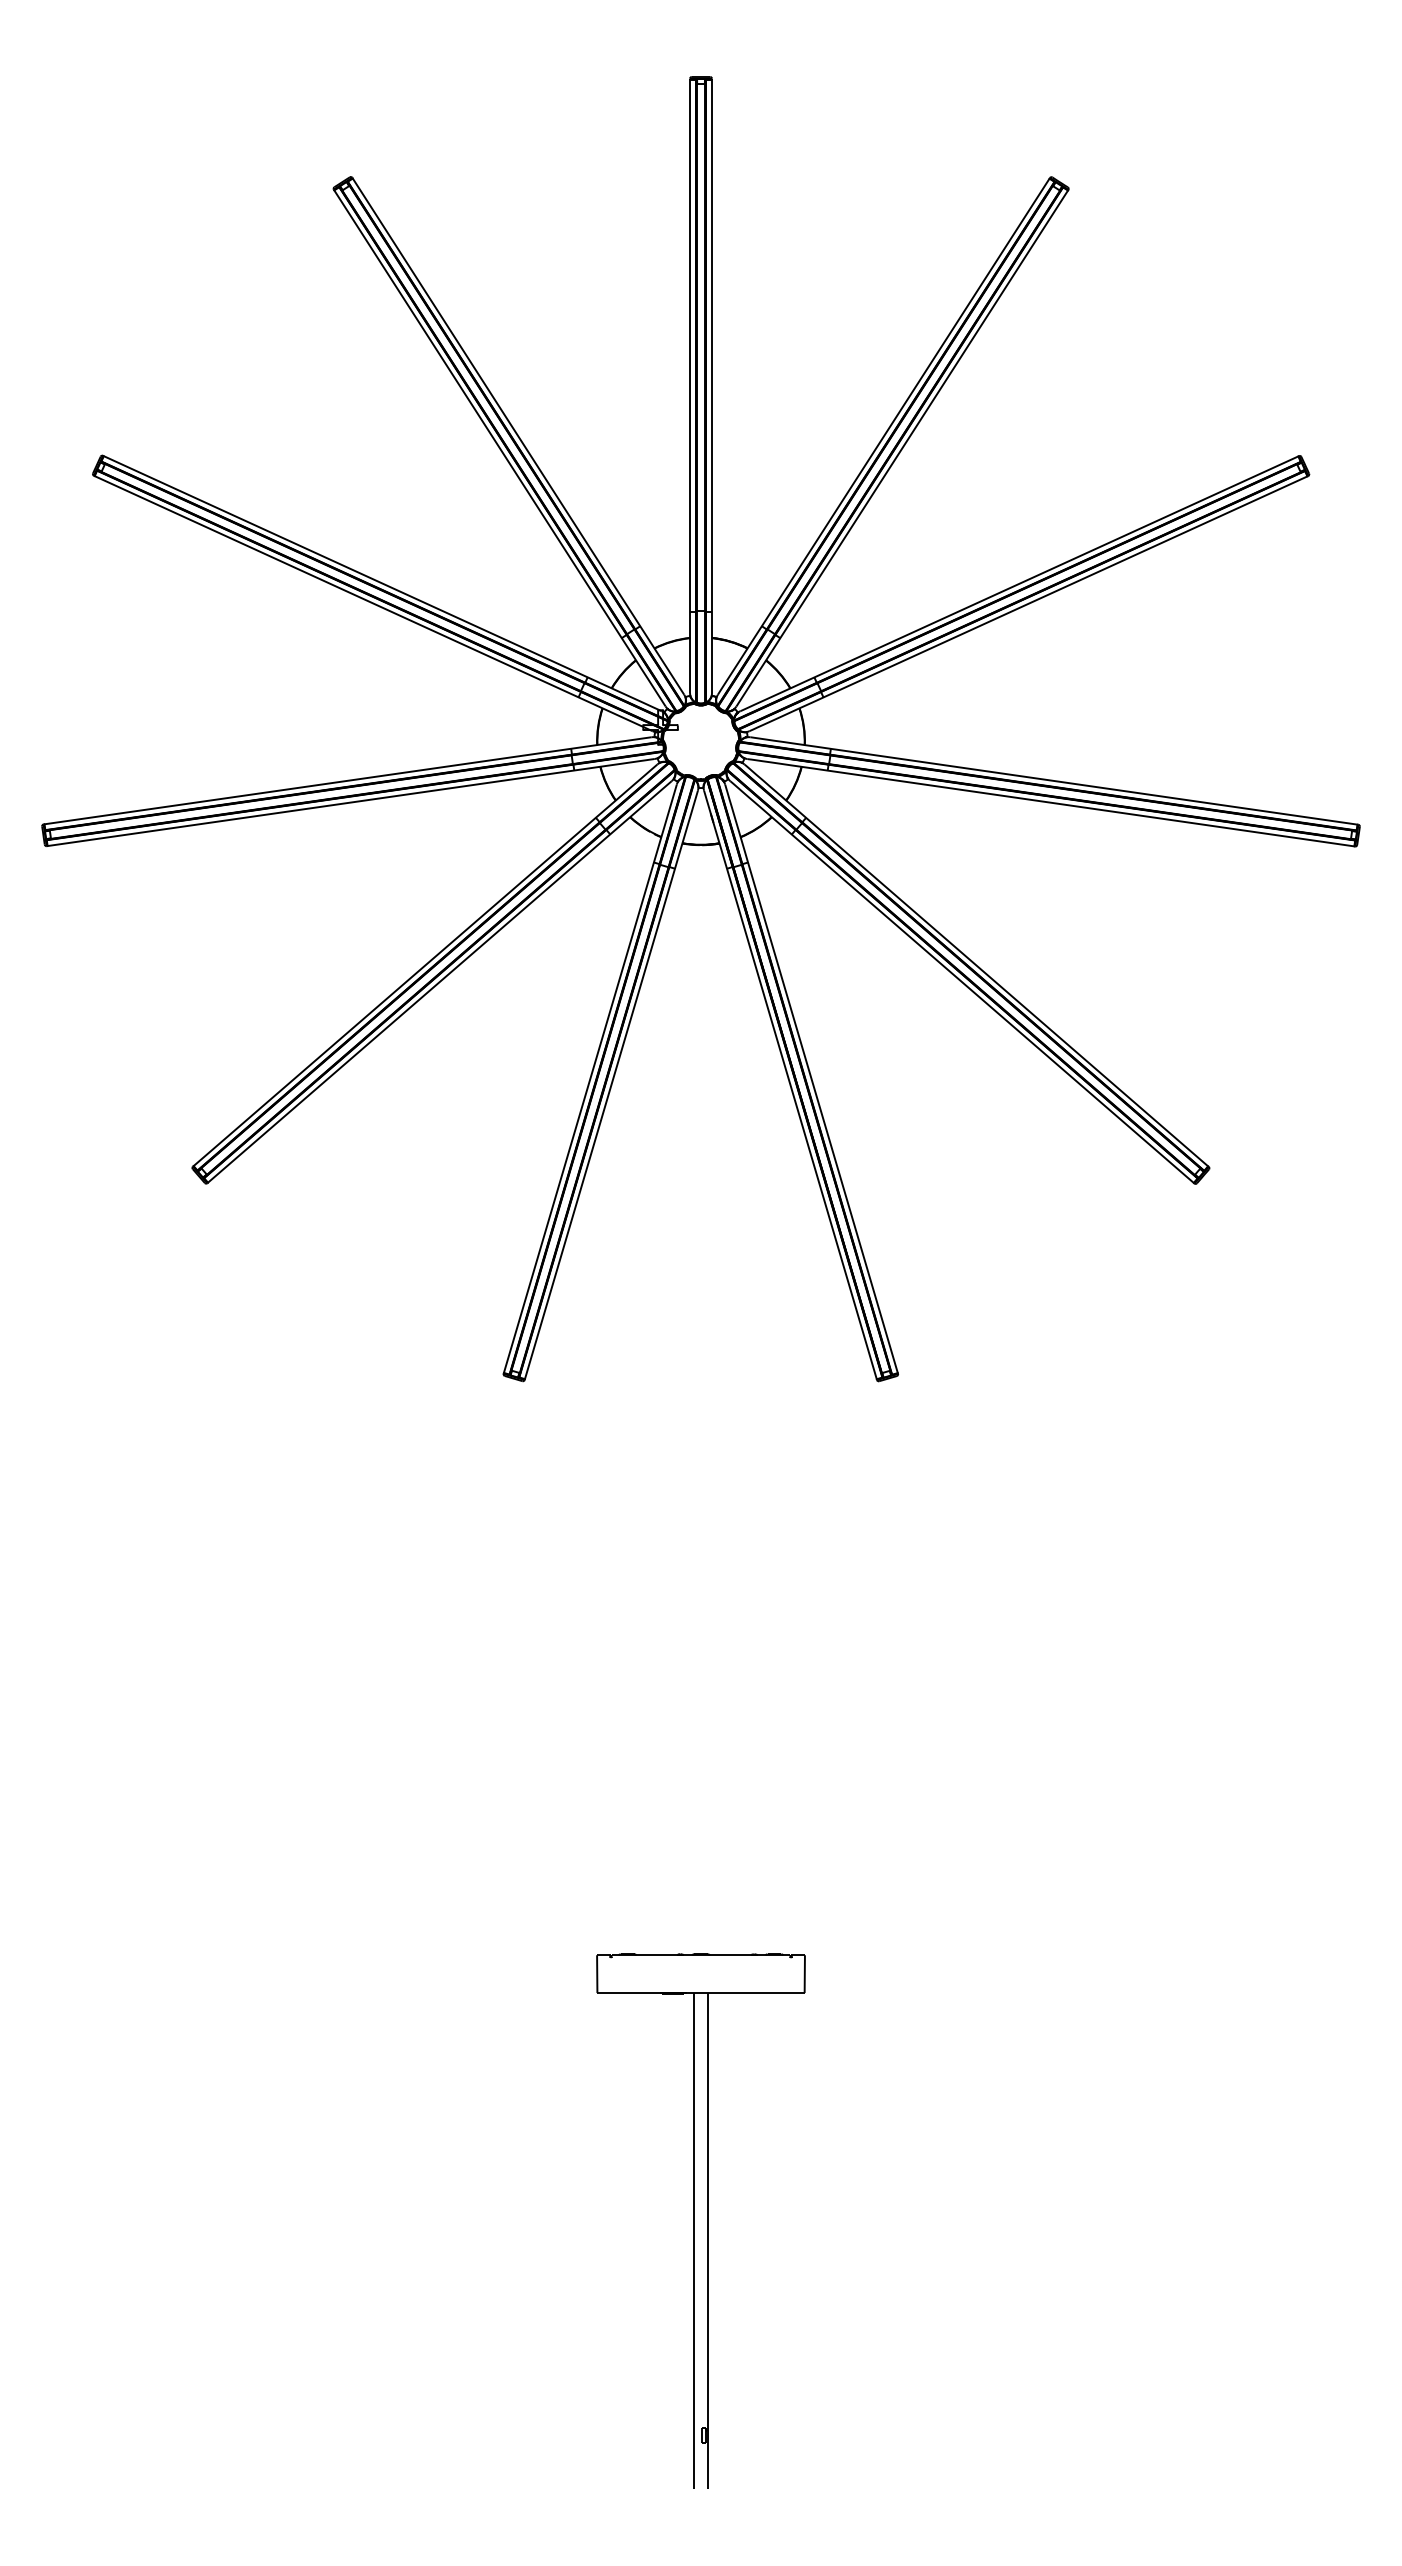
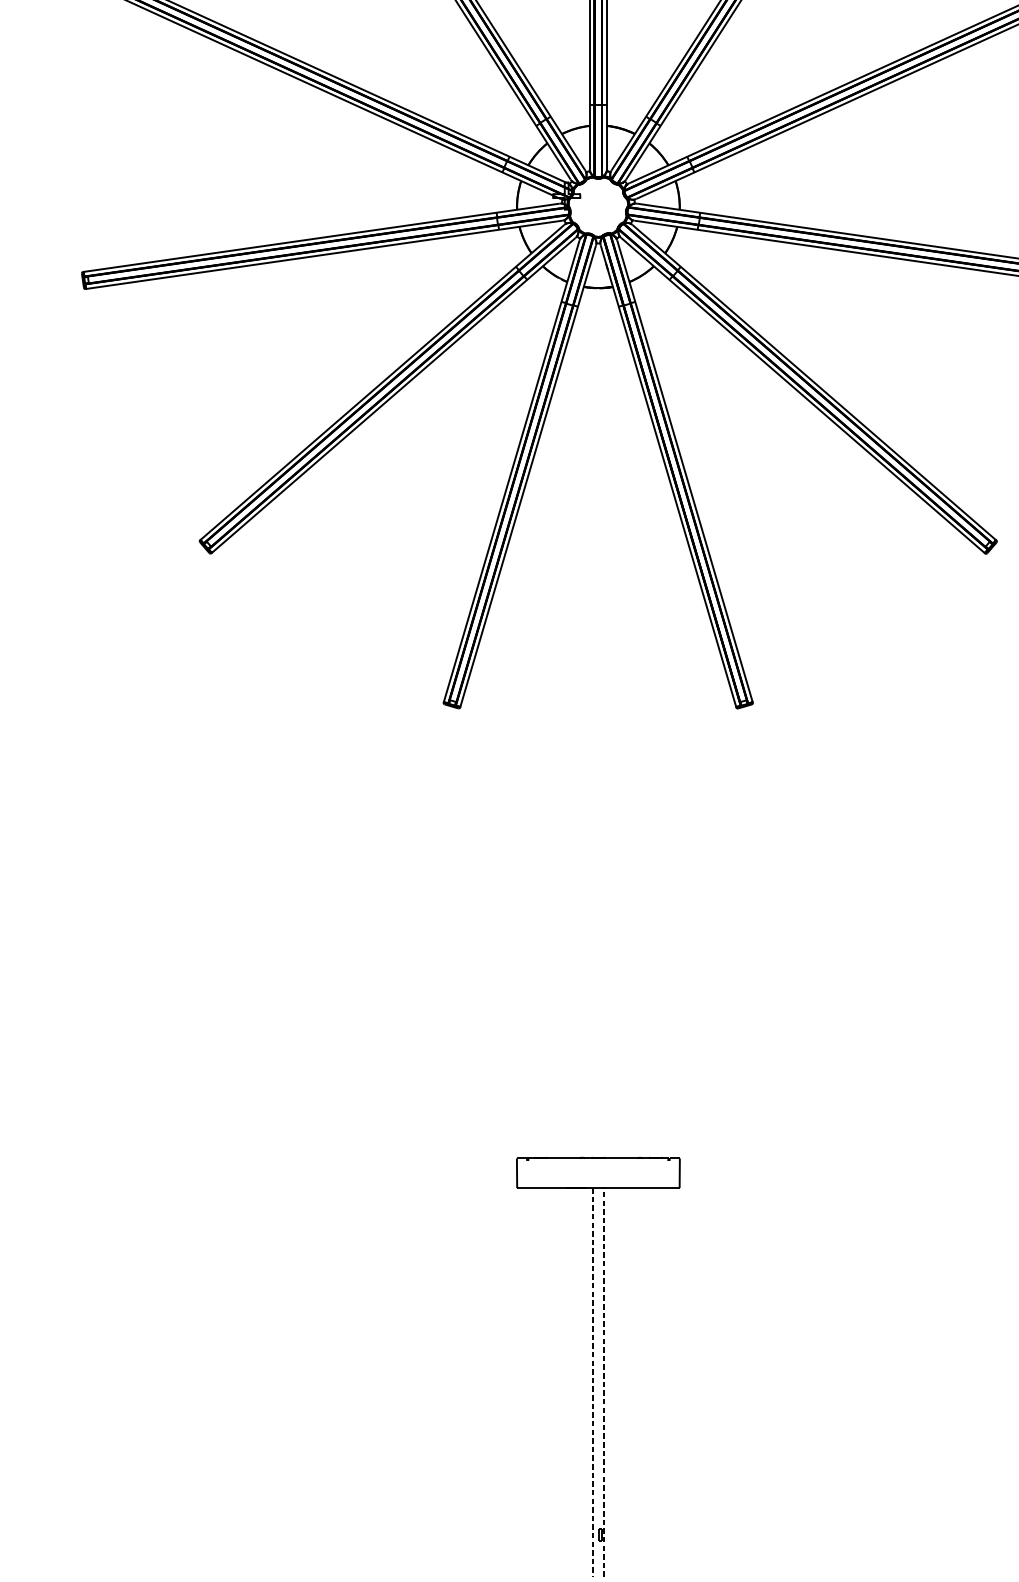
line: (693, 2241) -> (592, 1382), solid -> dashed
line: (708, 2241) -> (604, 1382), solid -> dashed

